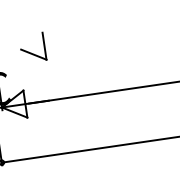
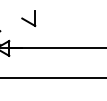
part: (32, 47) -> (28, 18), moved

